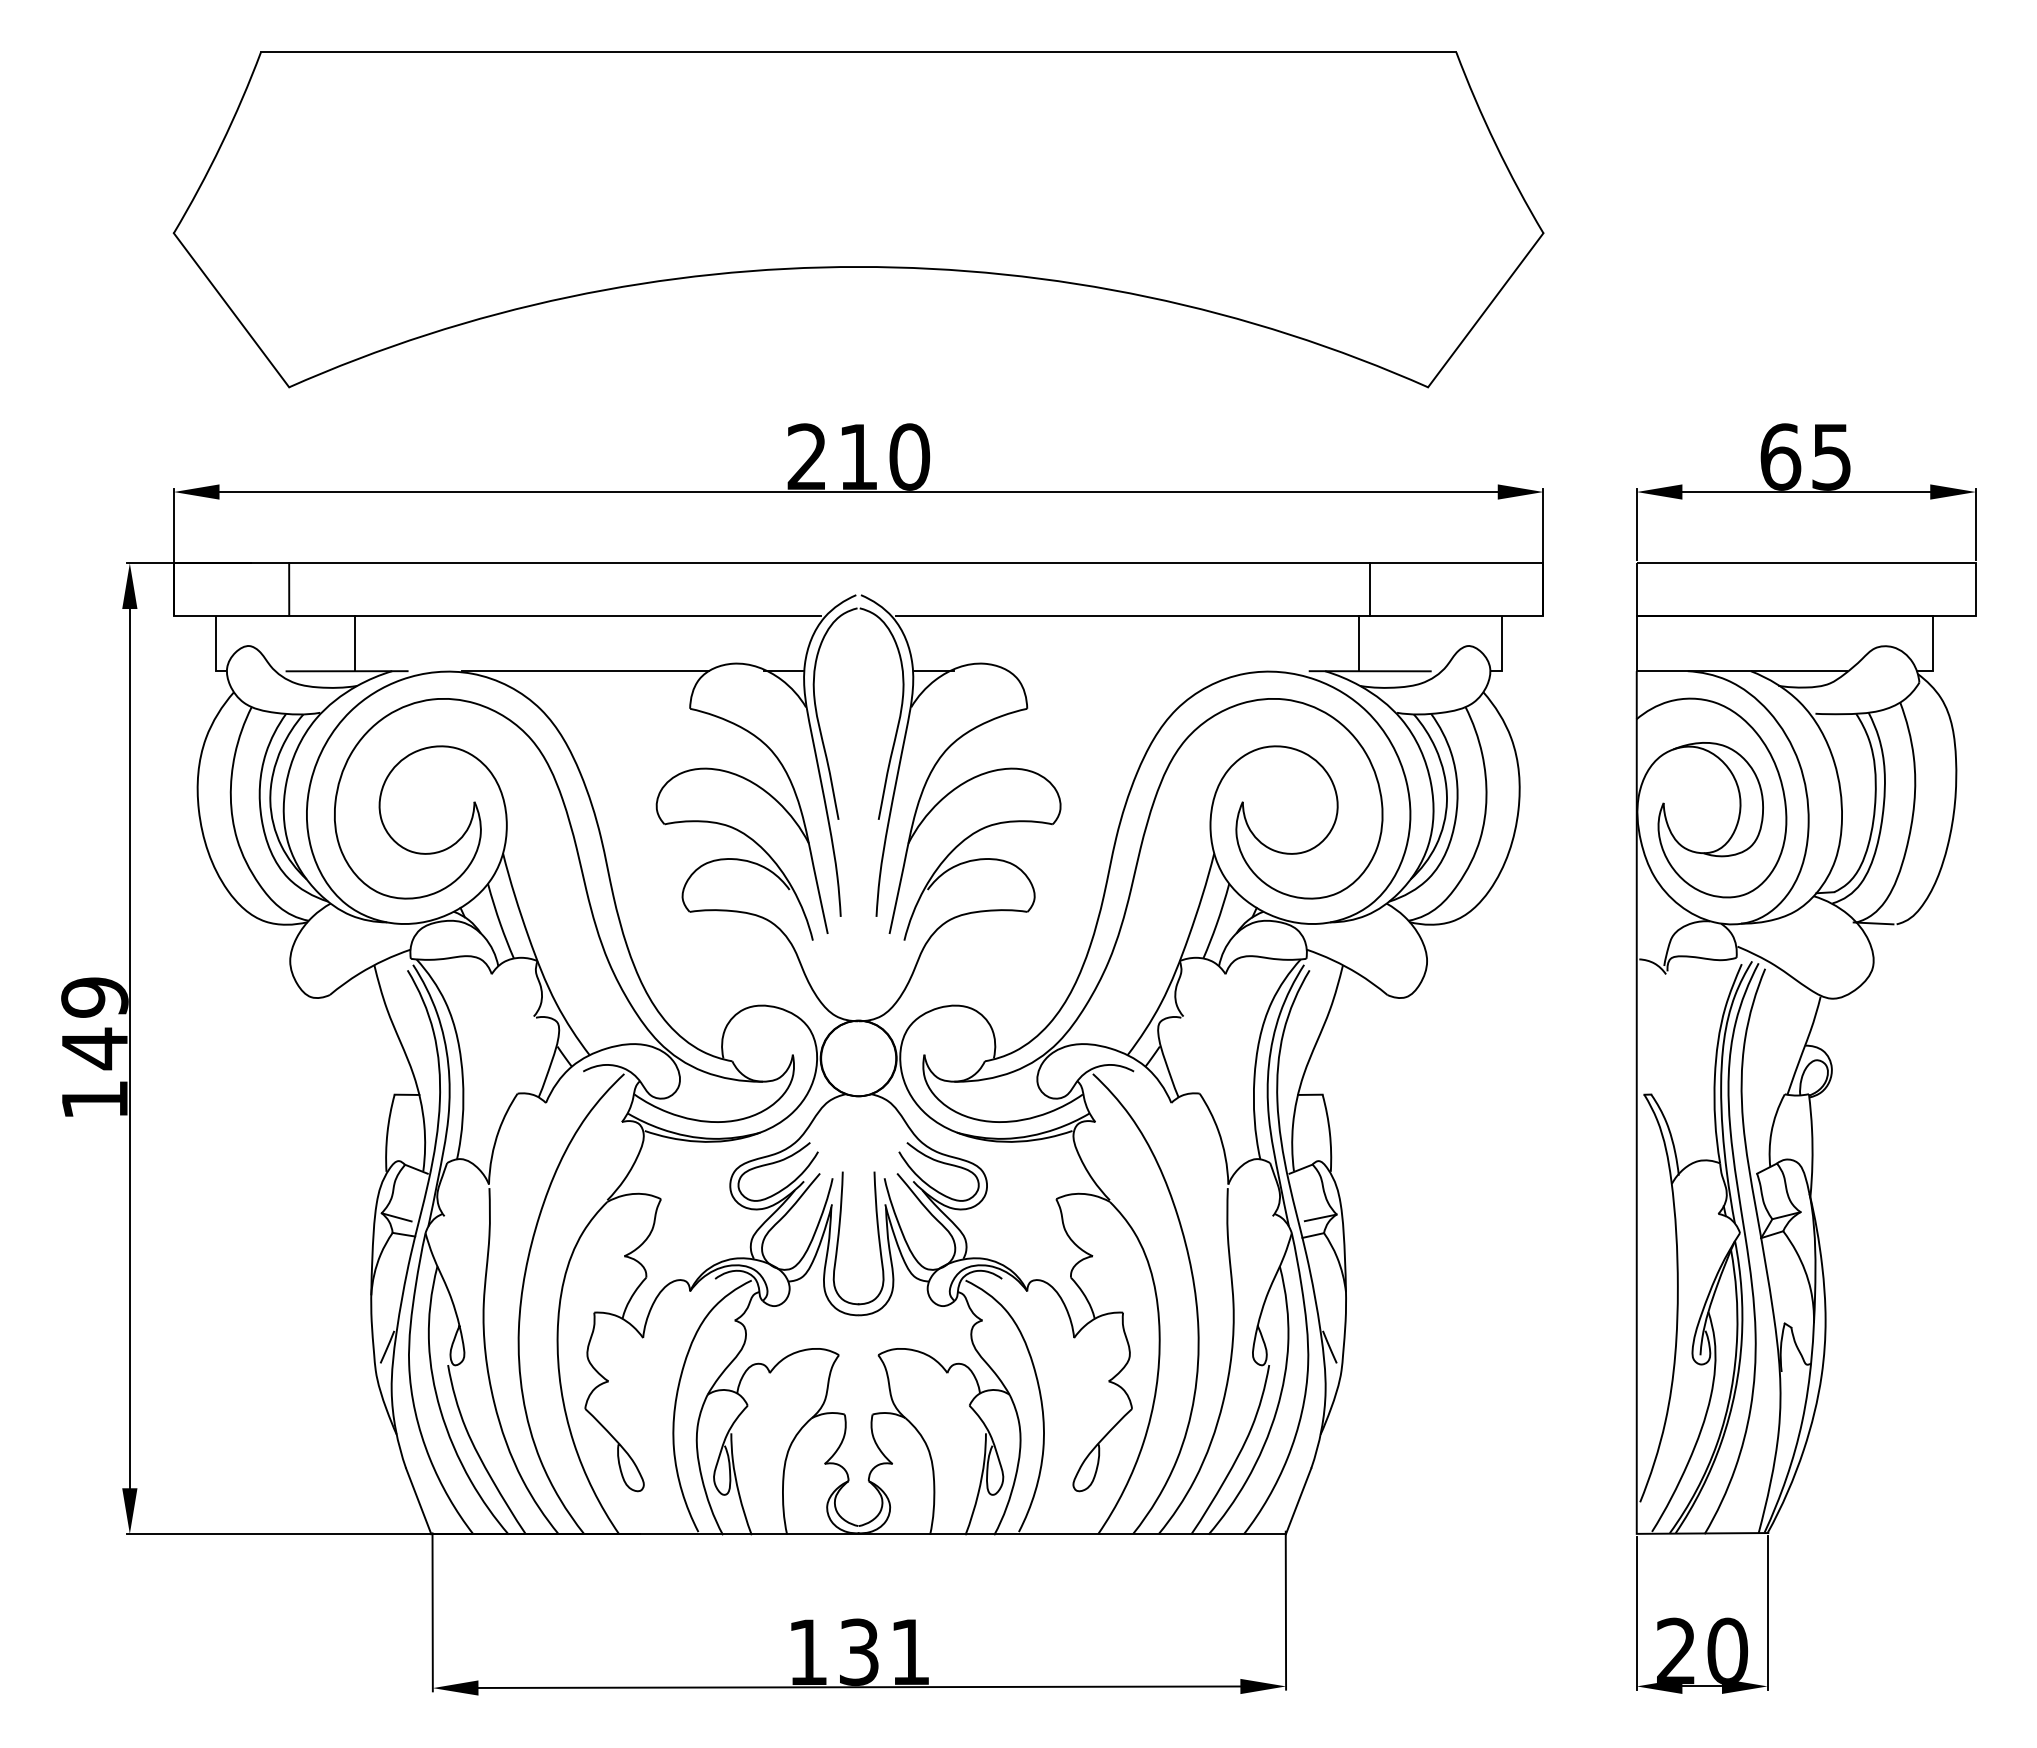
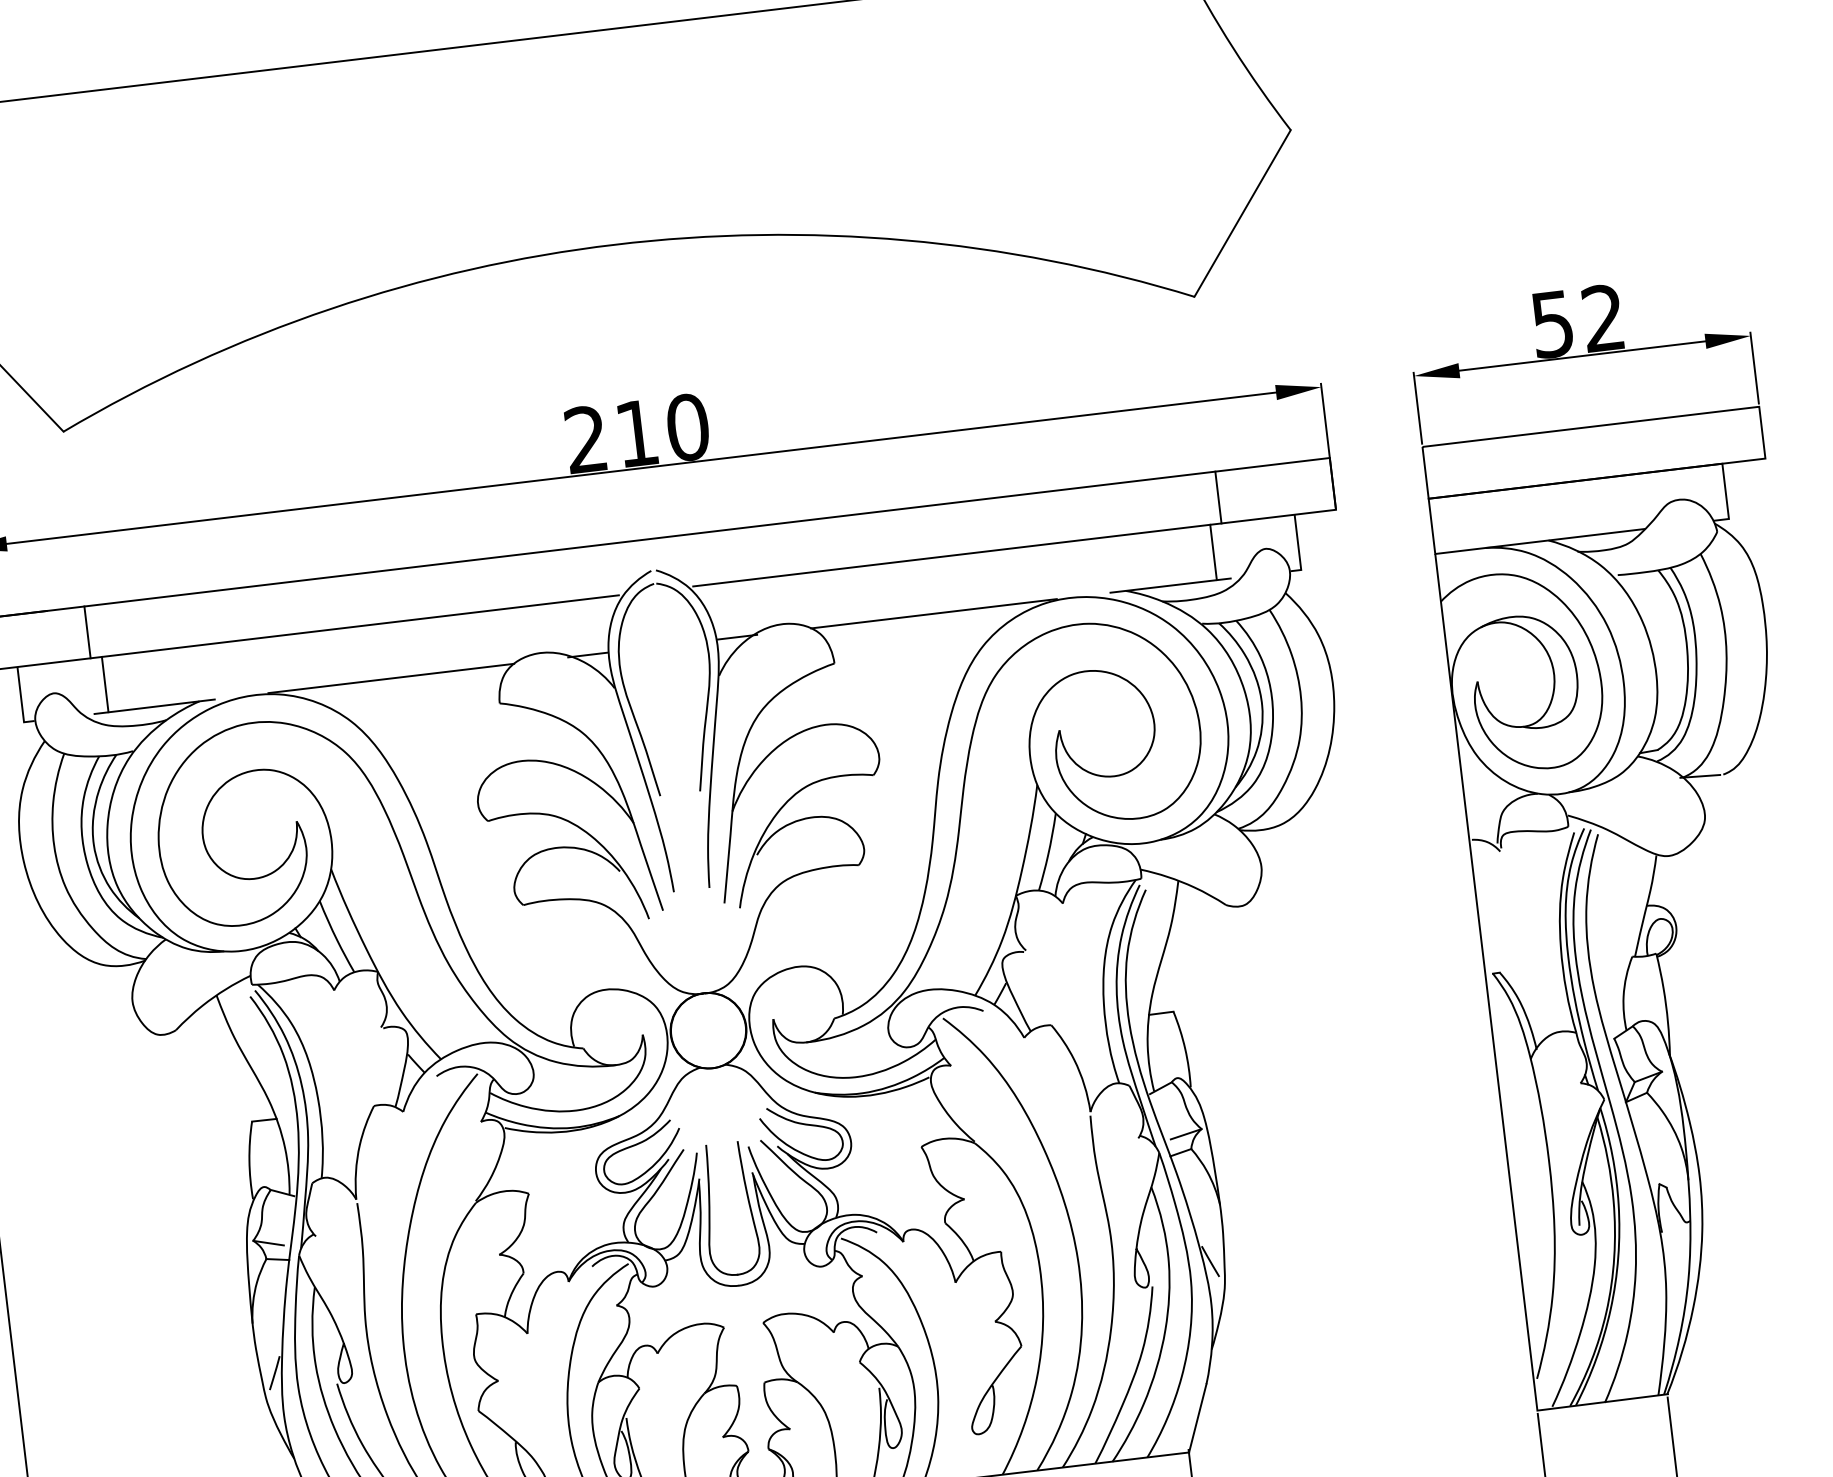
text: (1805, 456) -> (1577, 320), 65 -> 52
line: (1370, 589) -> (1218, 497), moved
line: (354, 643) -> (105, 684), moved
line: (1358, 643) -> (1213, 552), moved
line: (1131, 671) -> (933, 614), added

